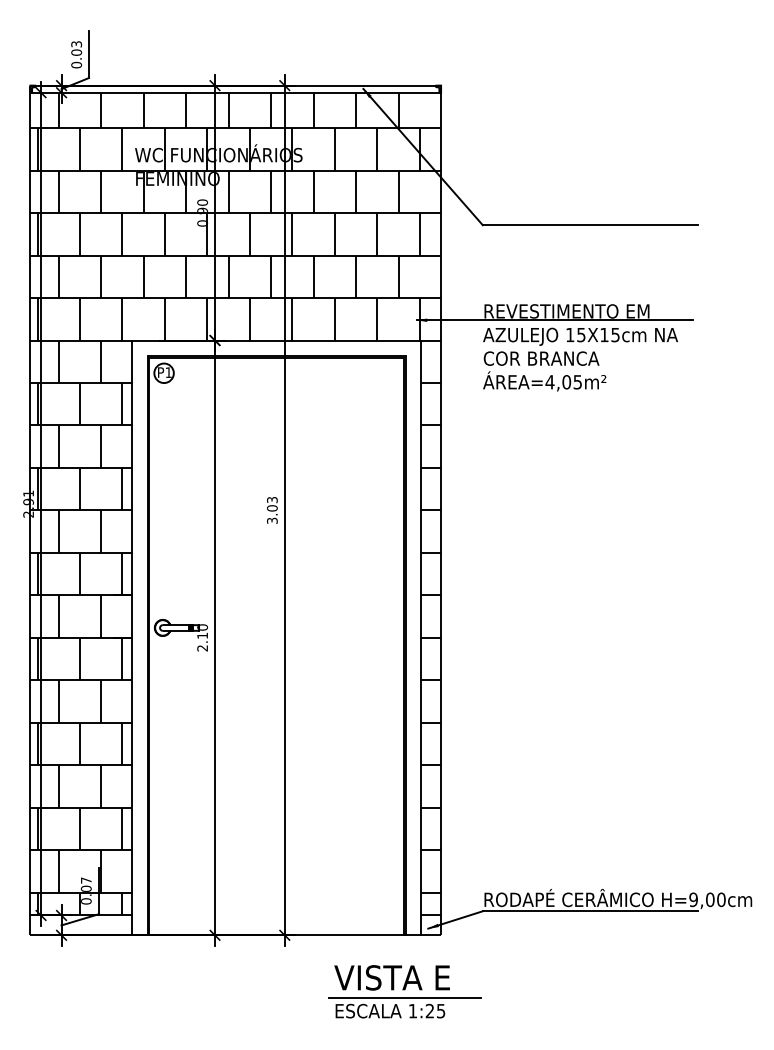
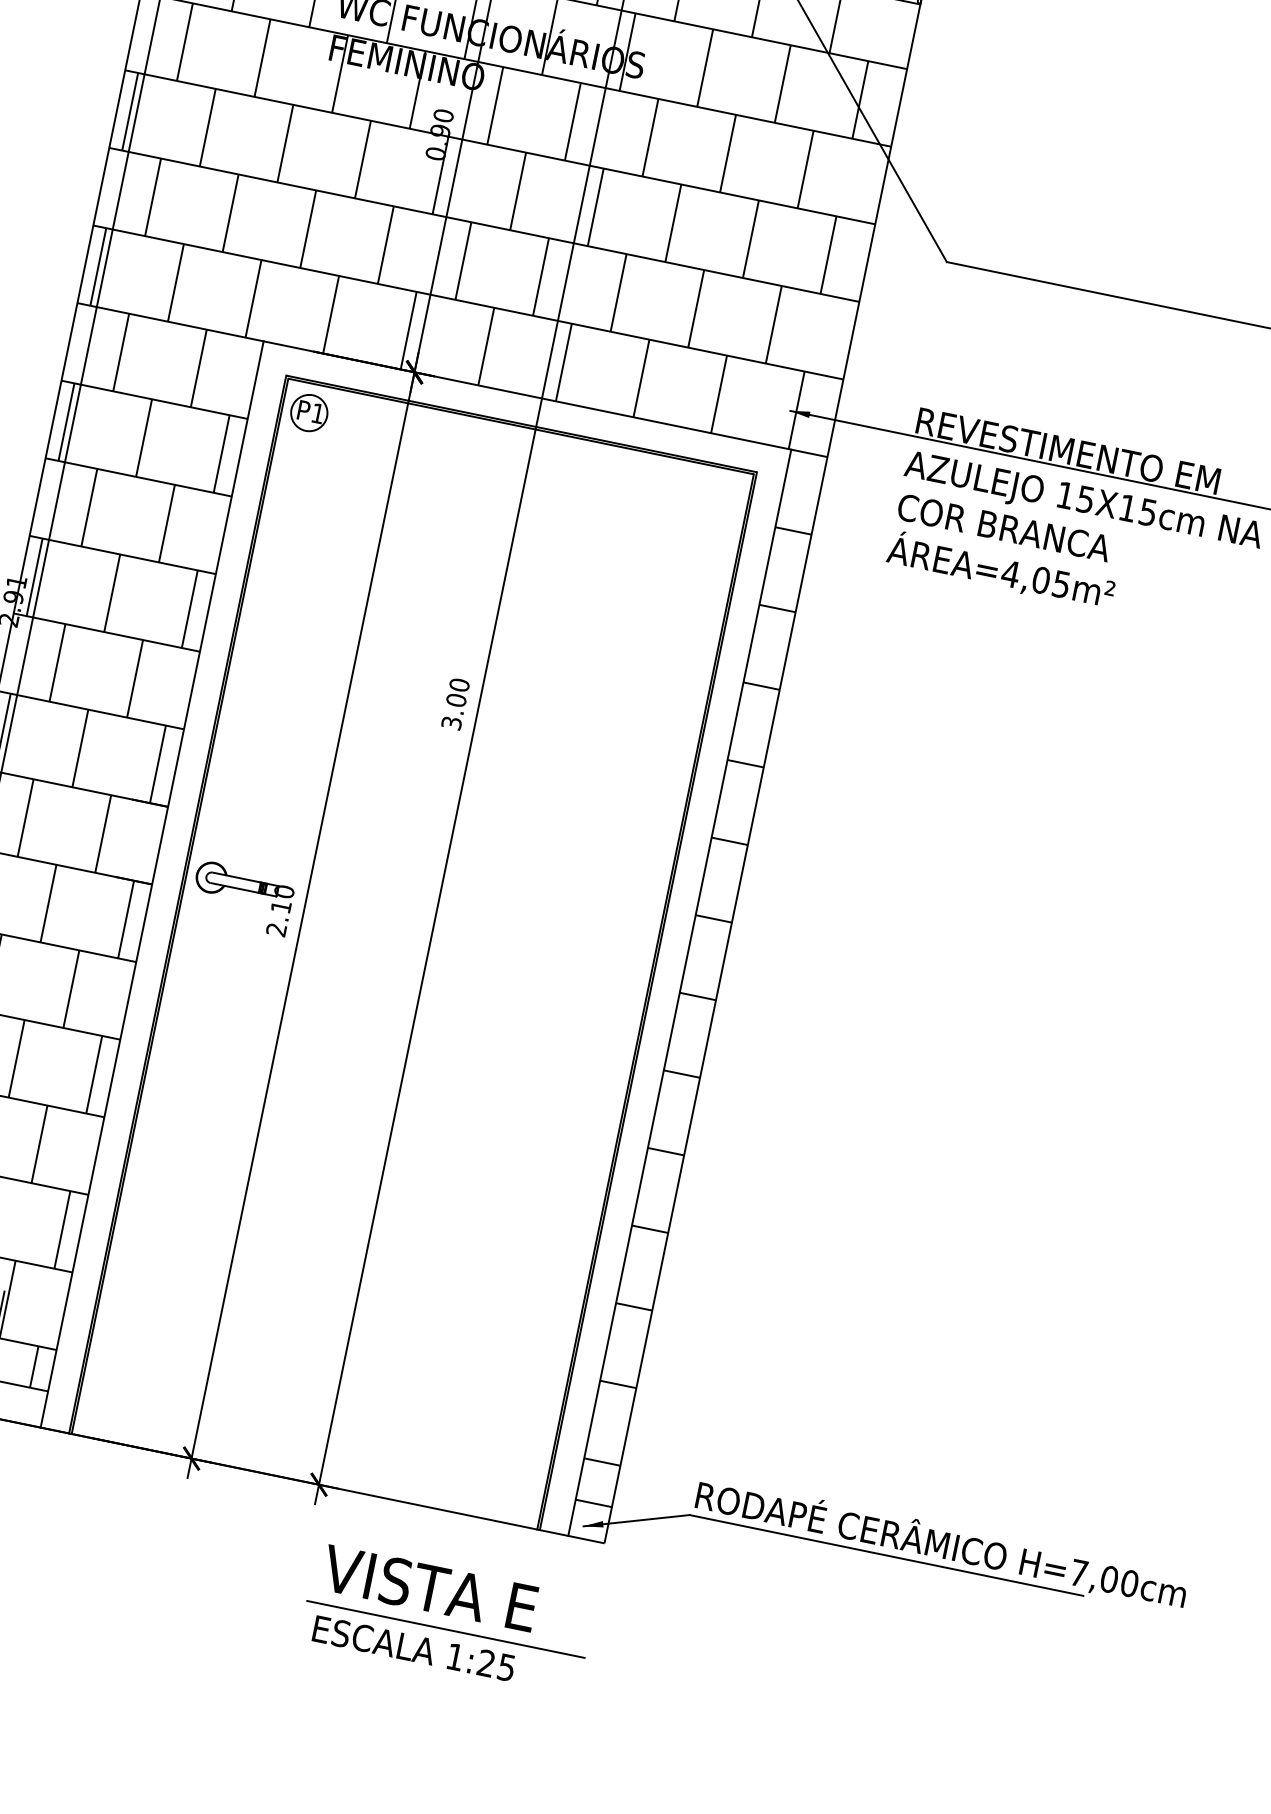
text: (272, 499) -> (459, 684), 3.03 -> 3.00
text: (693, 899) -> (1078, 1572), H=9,00cm -> H=7,00cm
part: (404, 991) -> (447, 1617), moved

